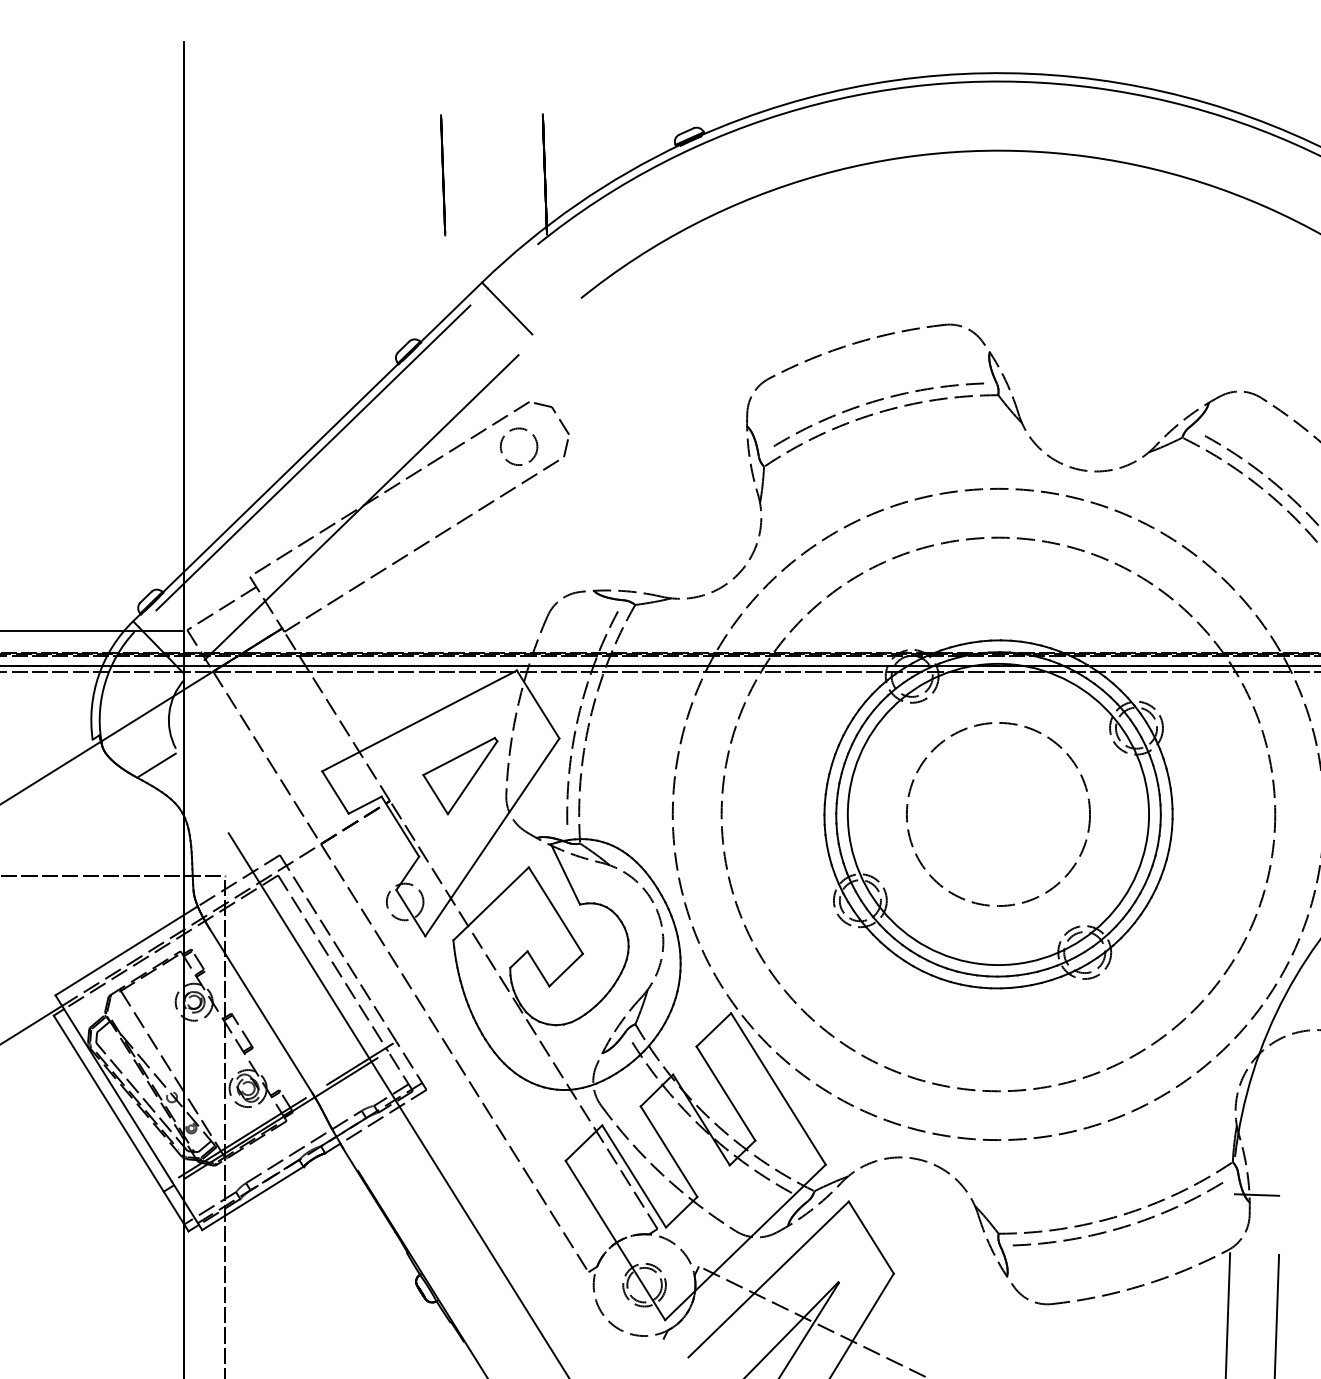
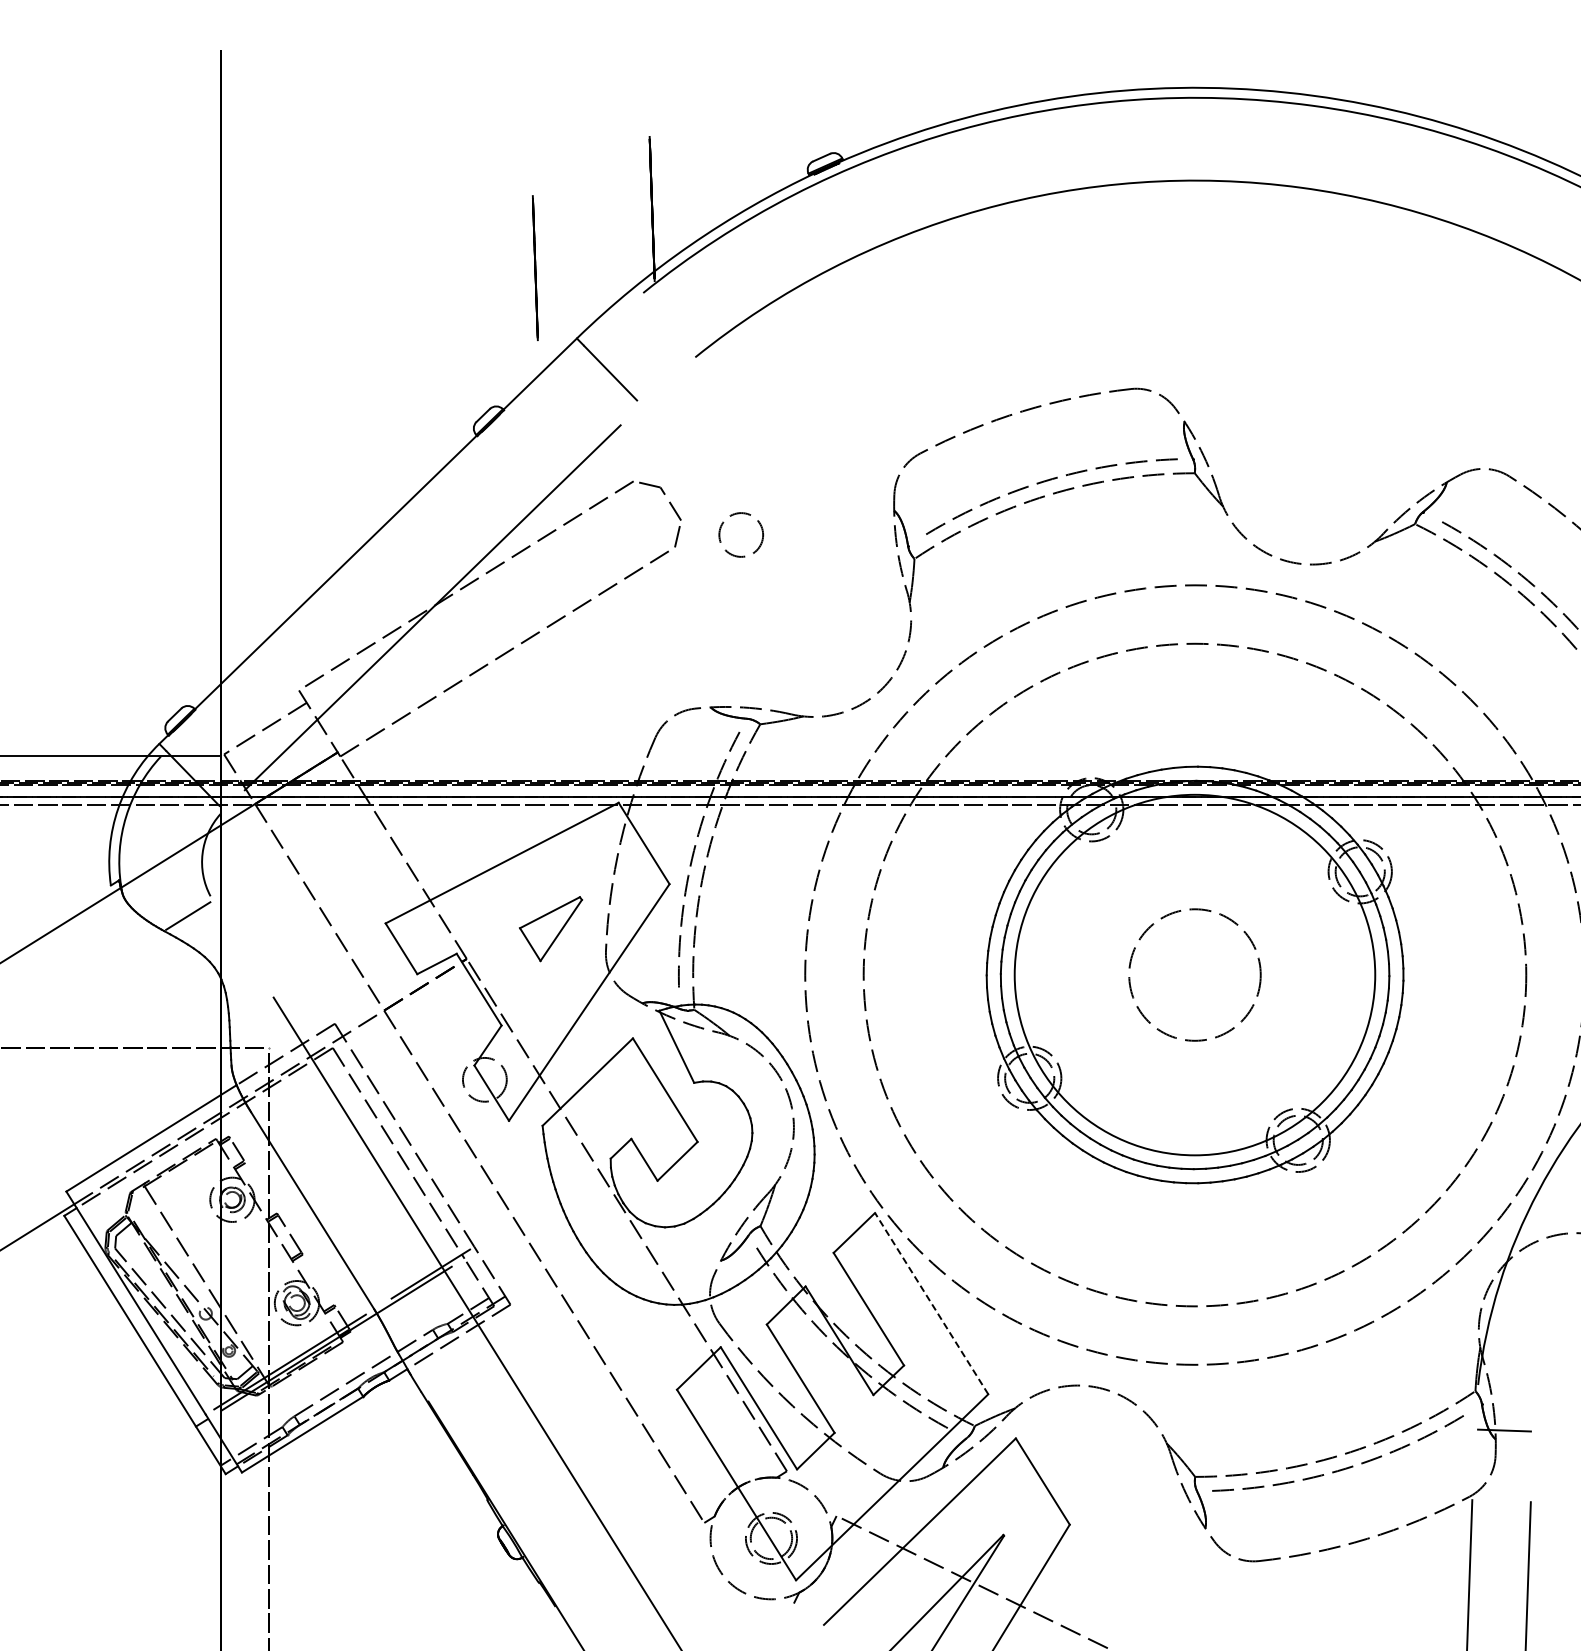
line: (443, 174) -> (535, 267), moved
circle: (519, 446) -> (741, 534), moved
line: (312, 457) -> (374, 547), removed
part: (459, 775) -> (550, 928), size x0.7
circle: (998, 813) -> (1194, 974), size x0.6
line: (778, 1088) -> (931, 1303), solid -> dashed

